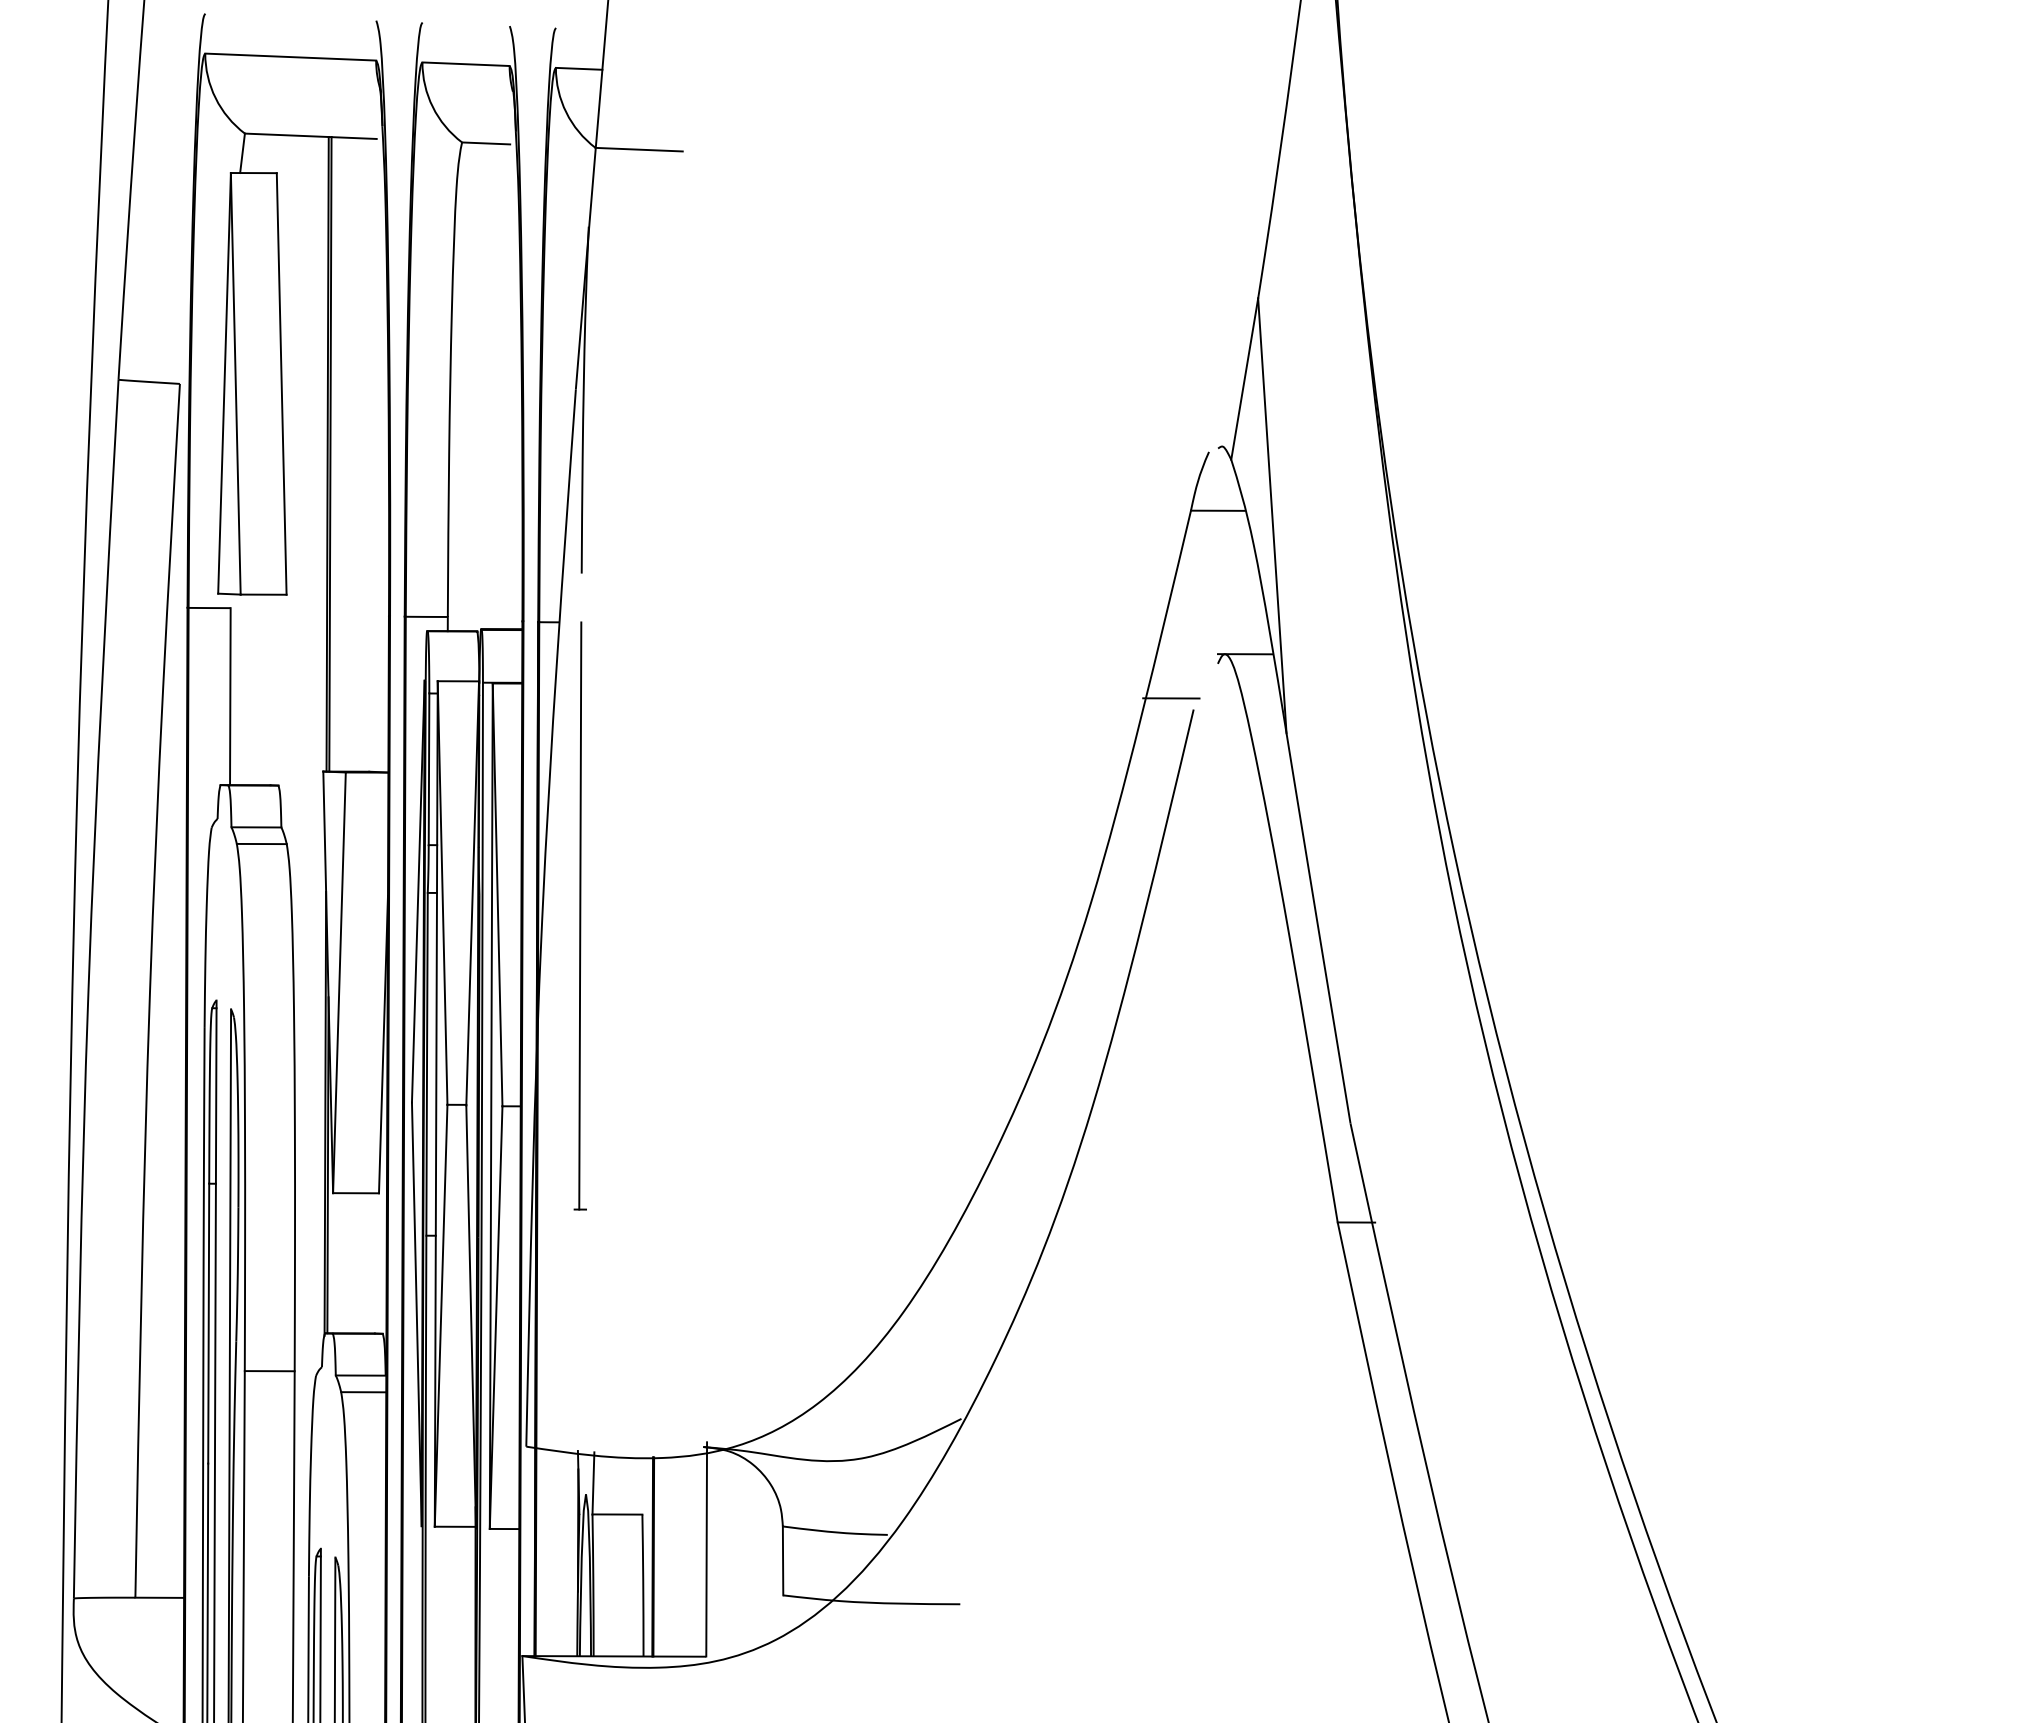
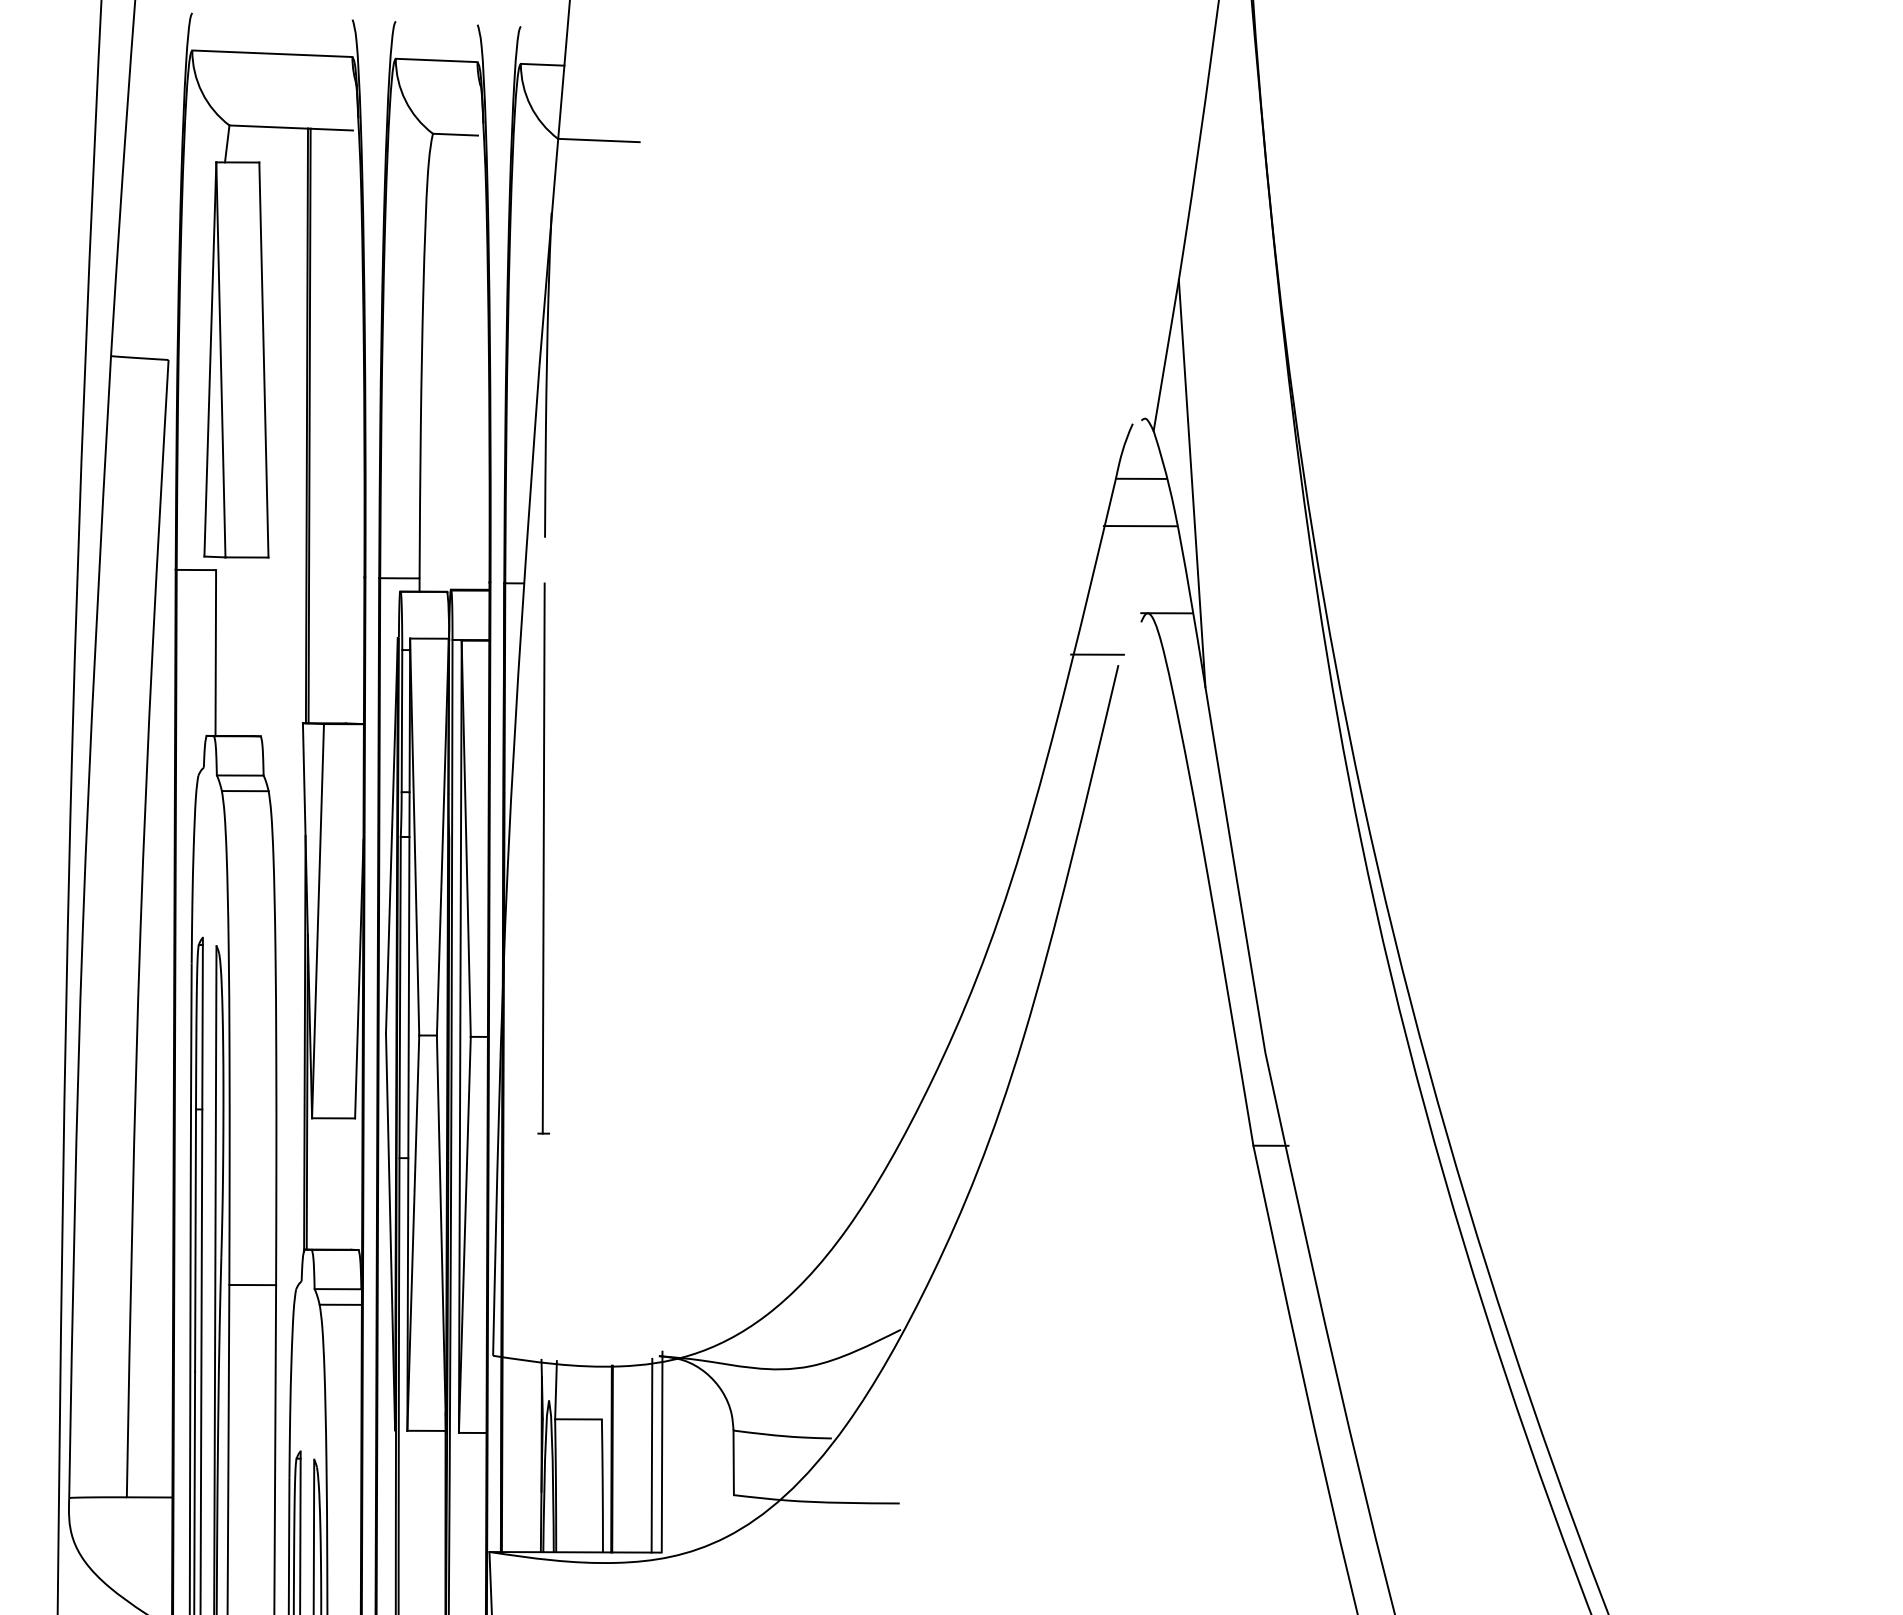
line: (1217, 561) -> (1140, 526), added
line: (695, 1552) -> (651, 1454), added

